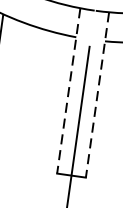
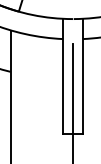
line: (68, 90) -> (62, 76), dashed -> solid
line: (96, 94) -> (82, 76), dashed -> solid

